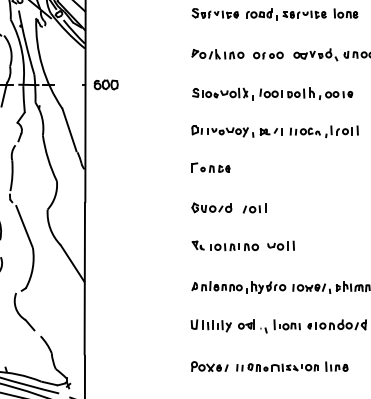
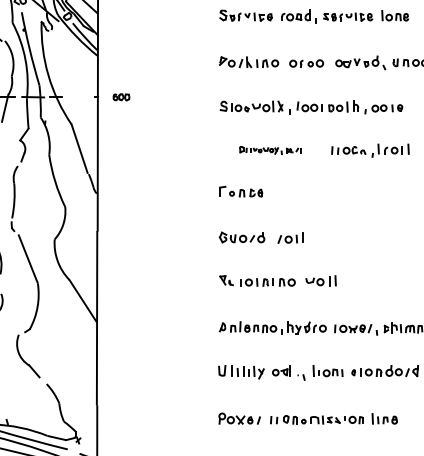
part: (106, 85) -> (121, 97), size x0.6
part: (236, 131) -> (270, 150), size x0.6

